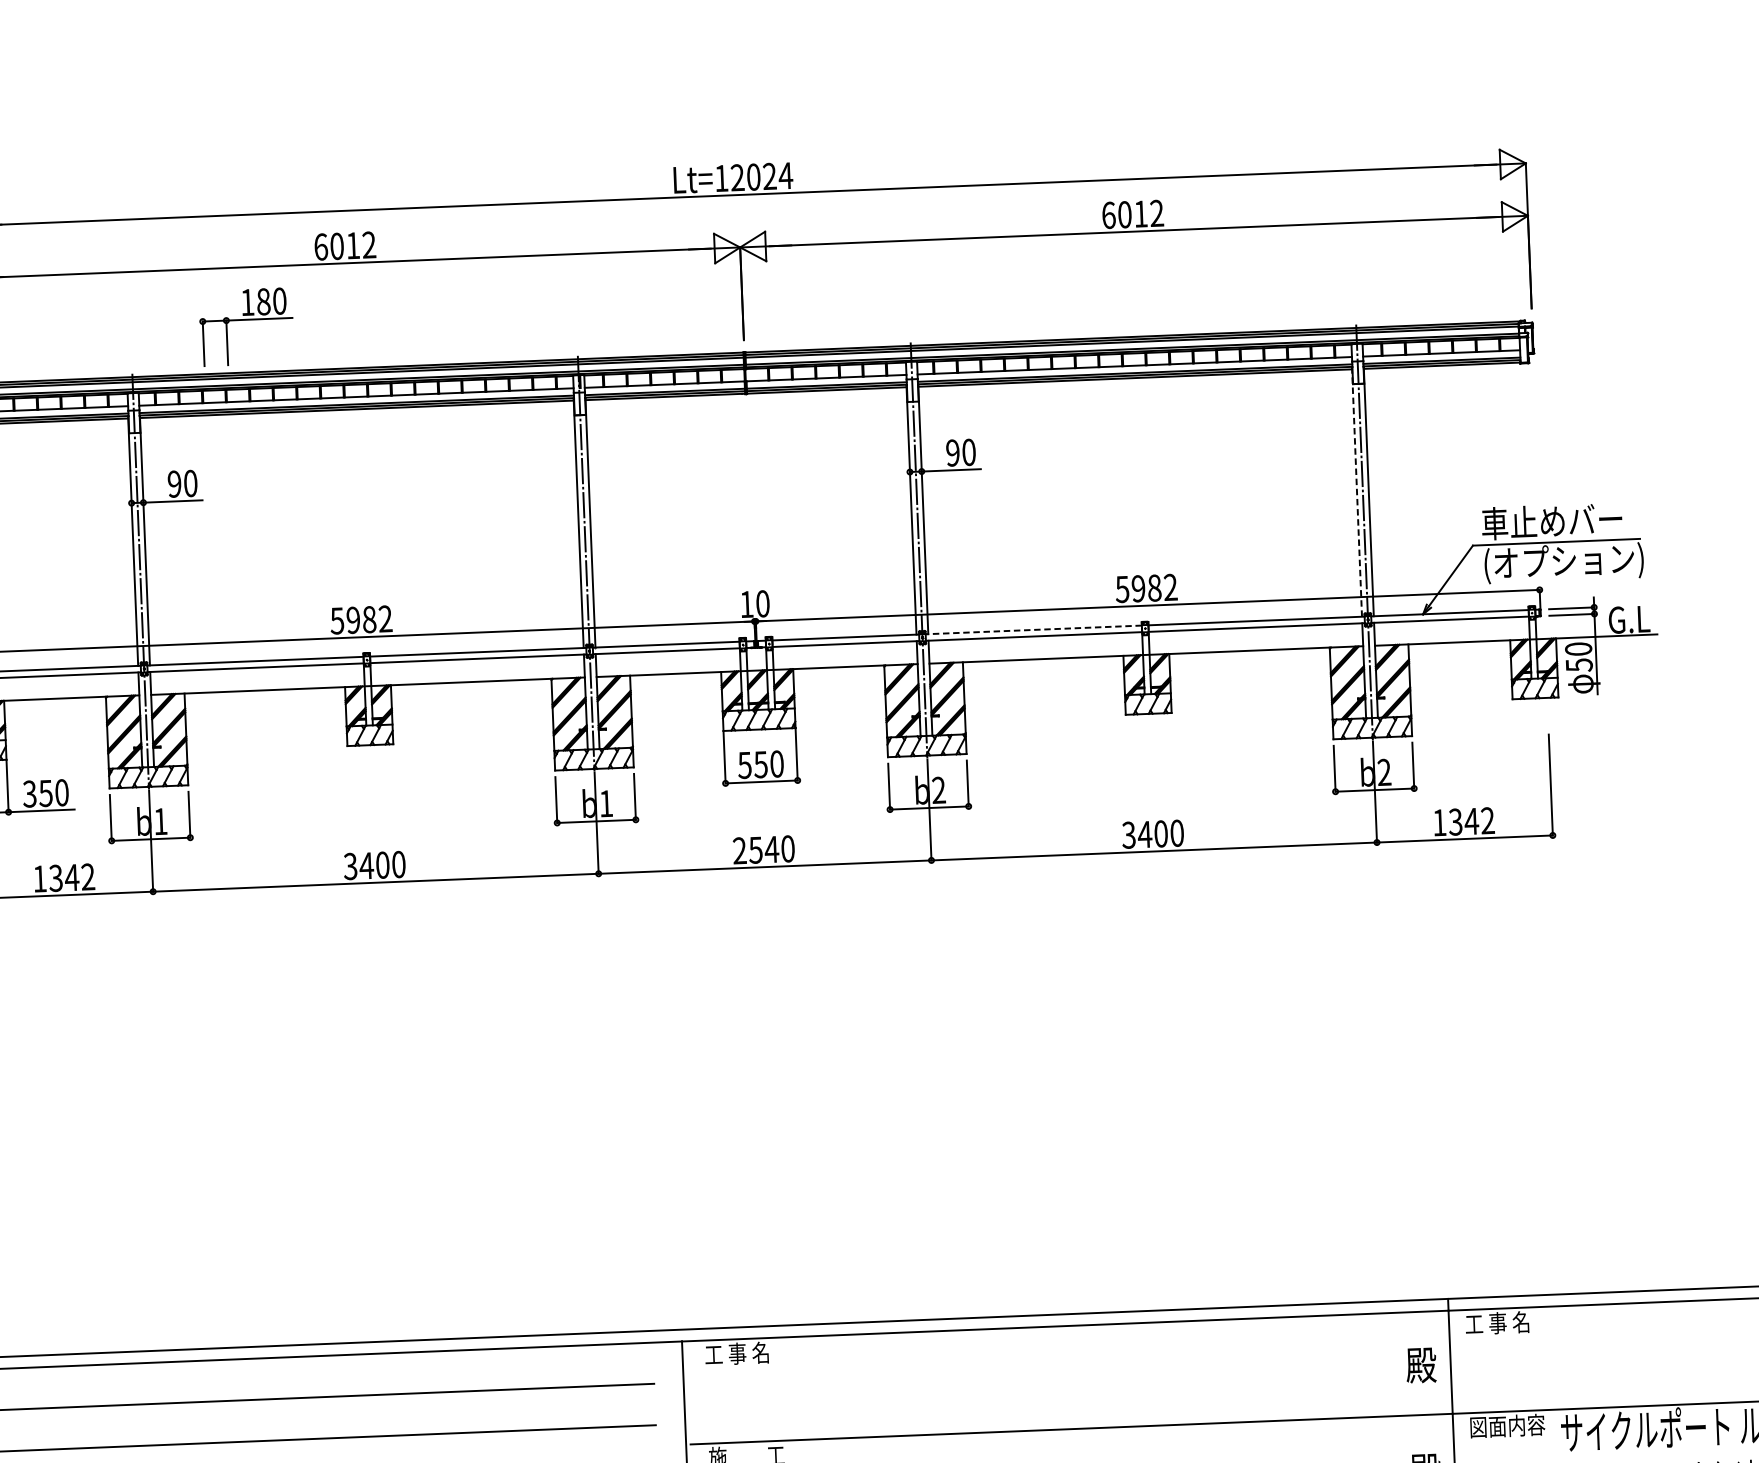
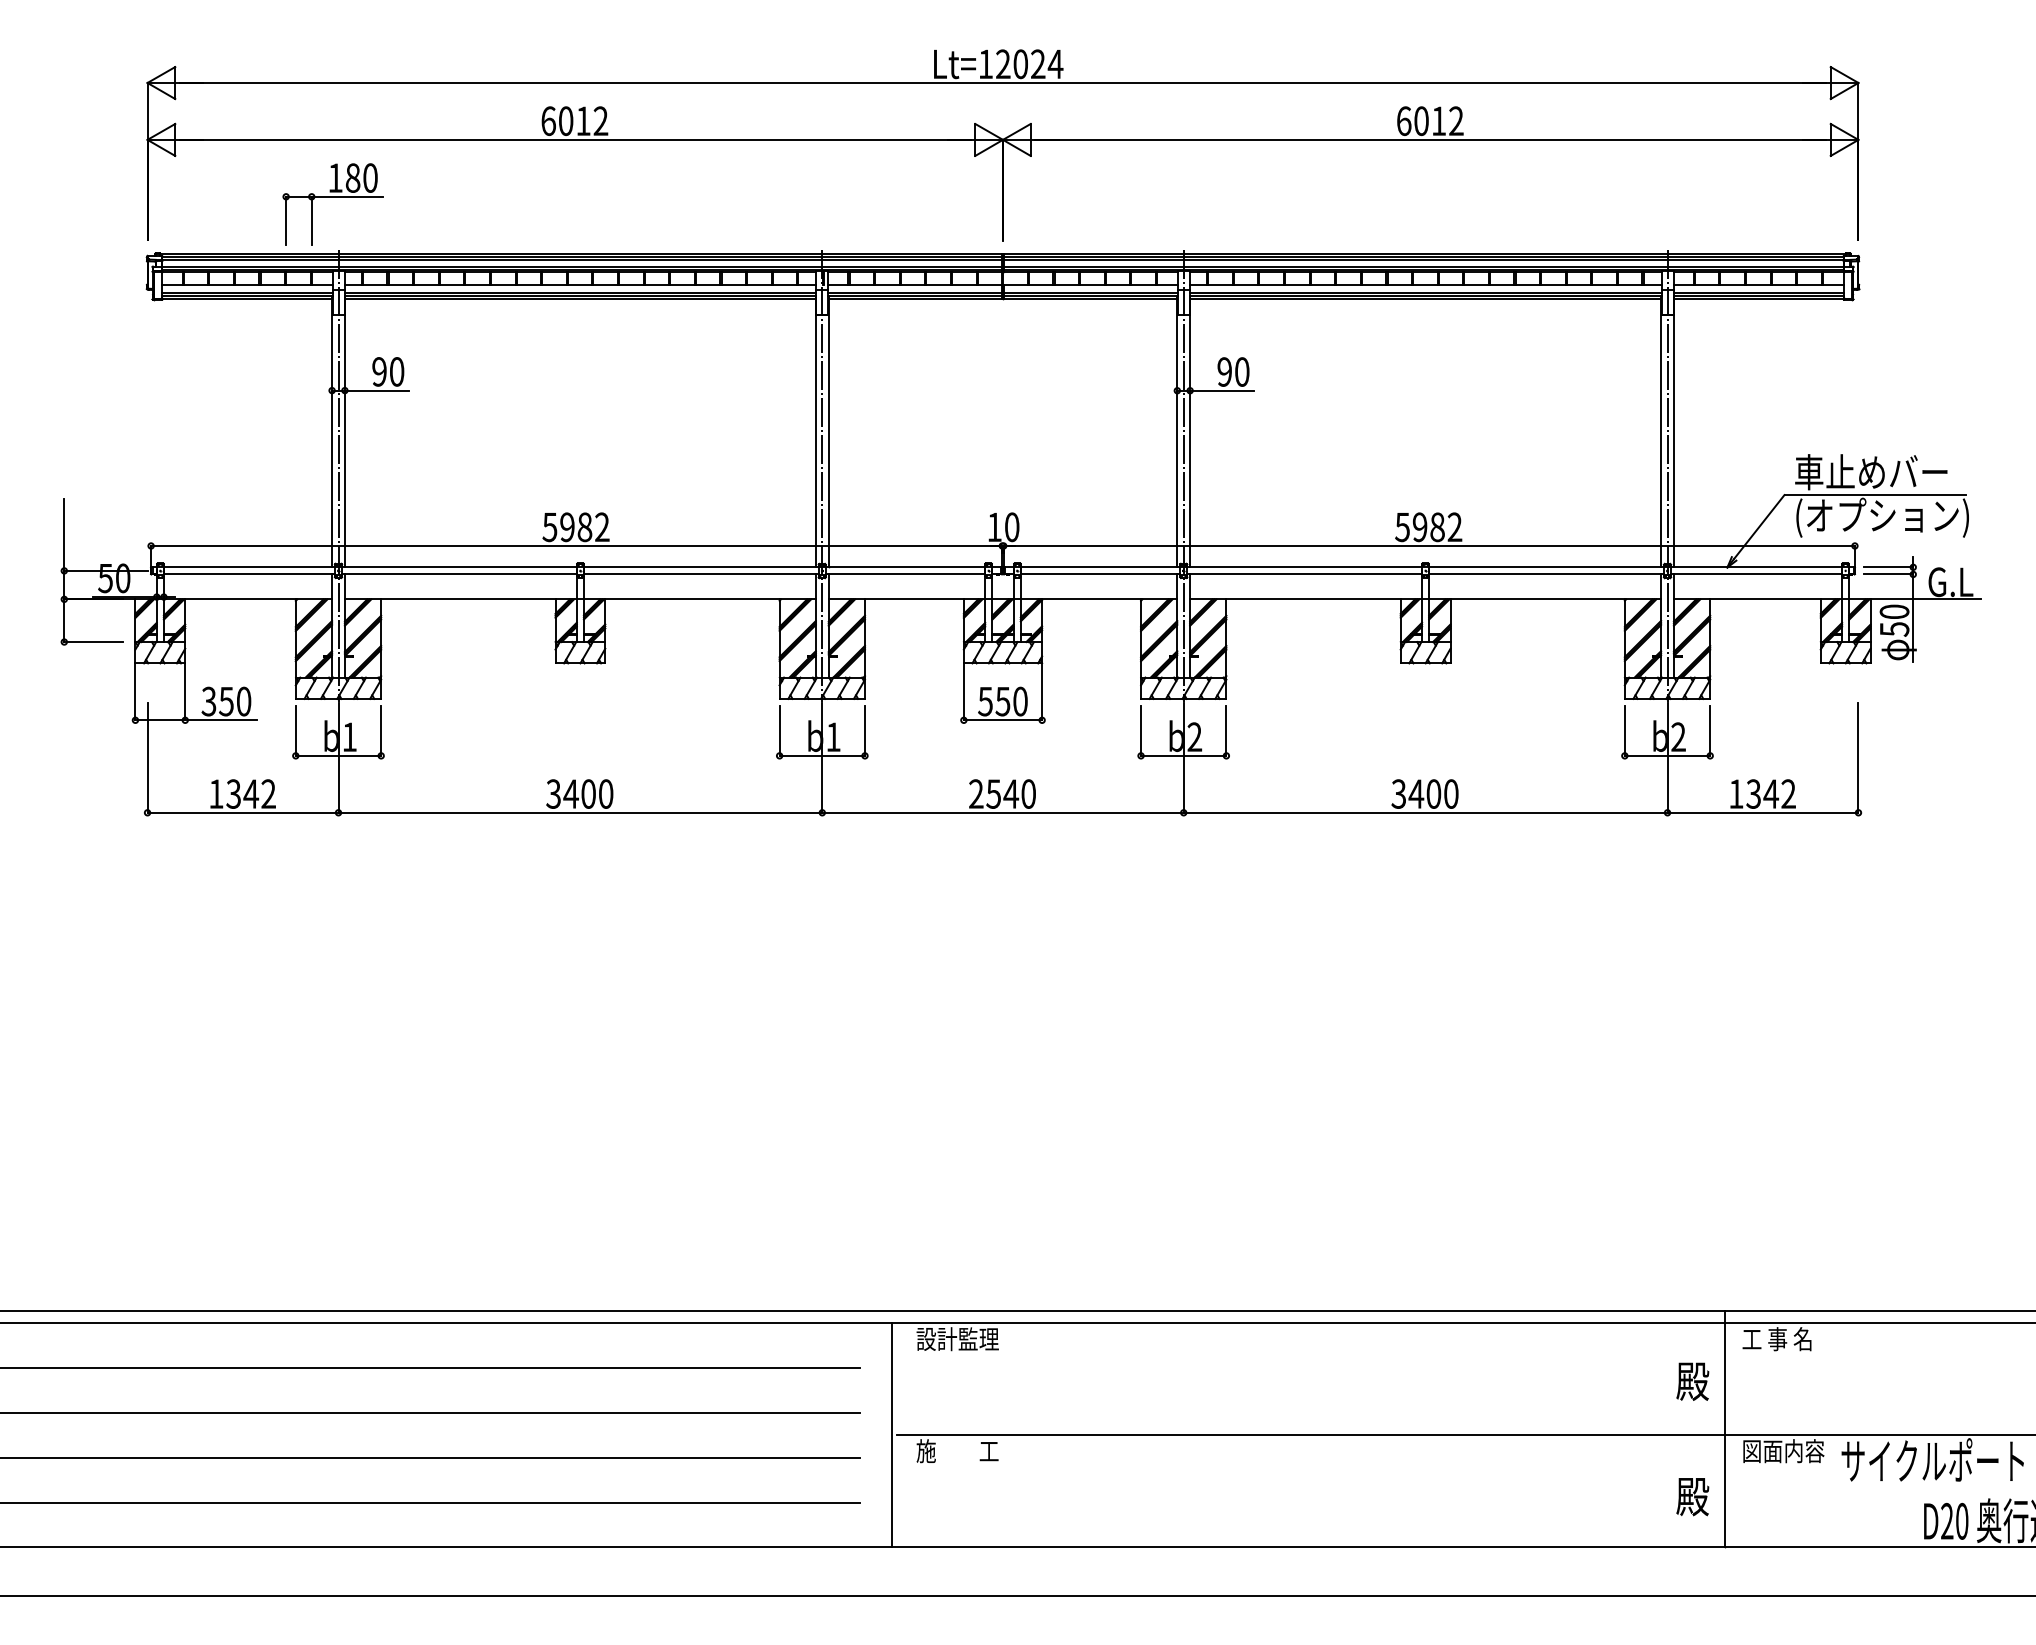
part: (245, 320) -> (332, 197), moved
line: (1357, 492) -> (1661, 432), dashed -> solid
line: (1033, 630) -> (1304, 567), dashed -> solid
text: (742, 1353) -> (957, 1339), 工 事 名 -> 設計監理

